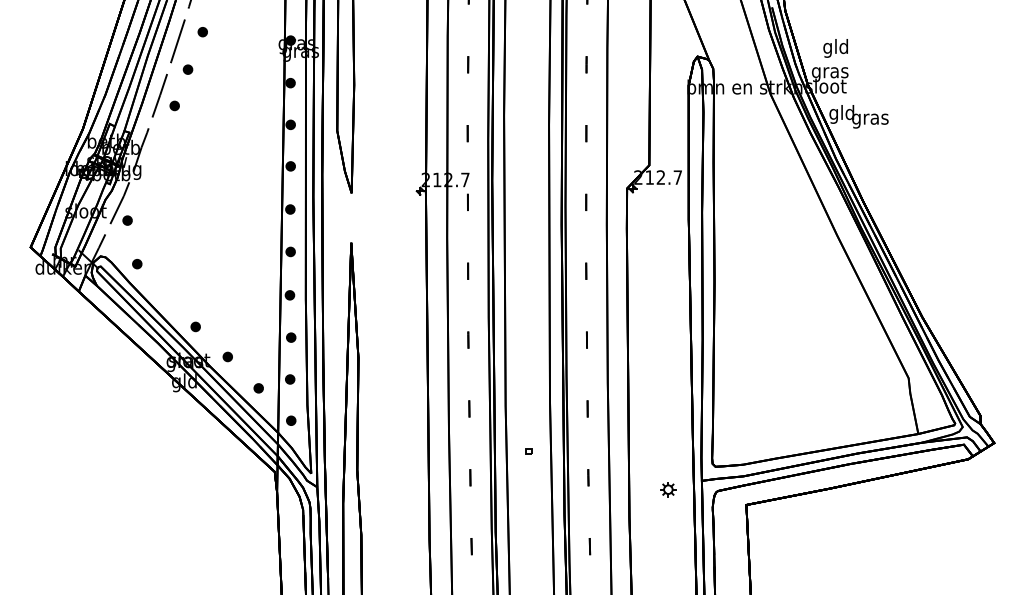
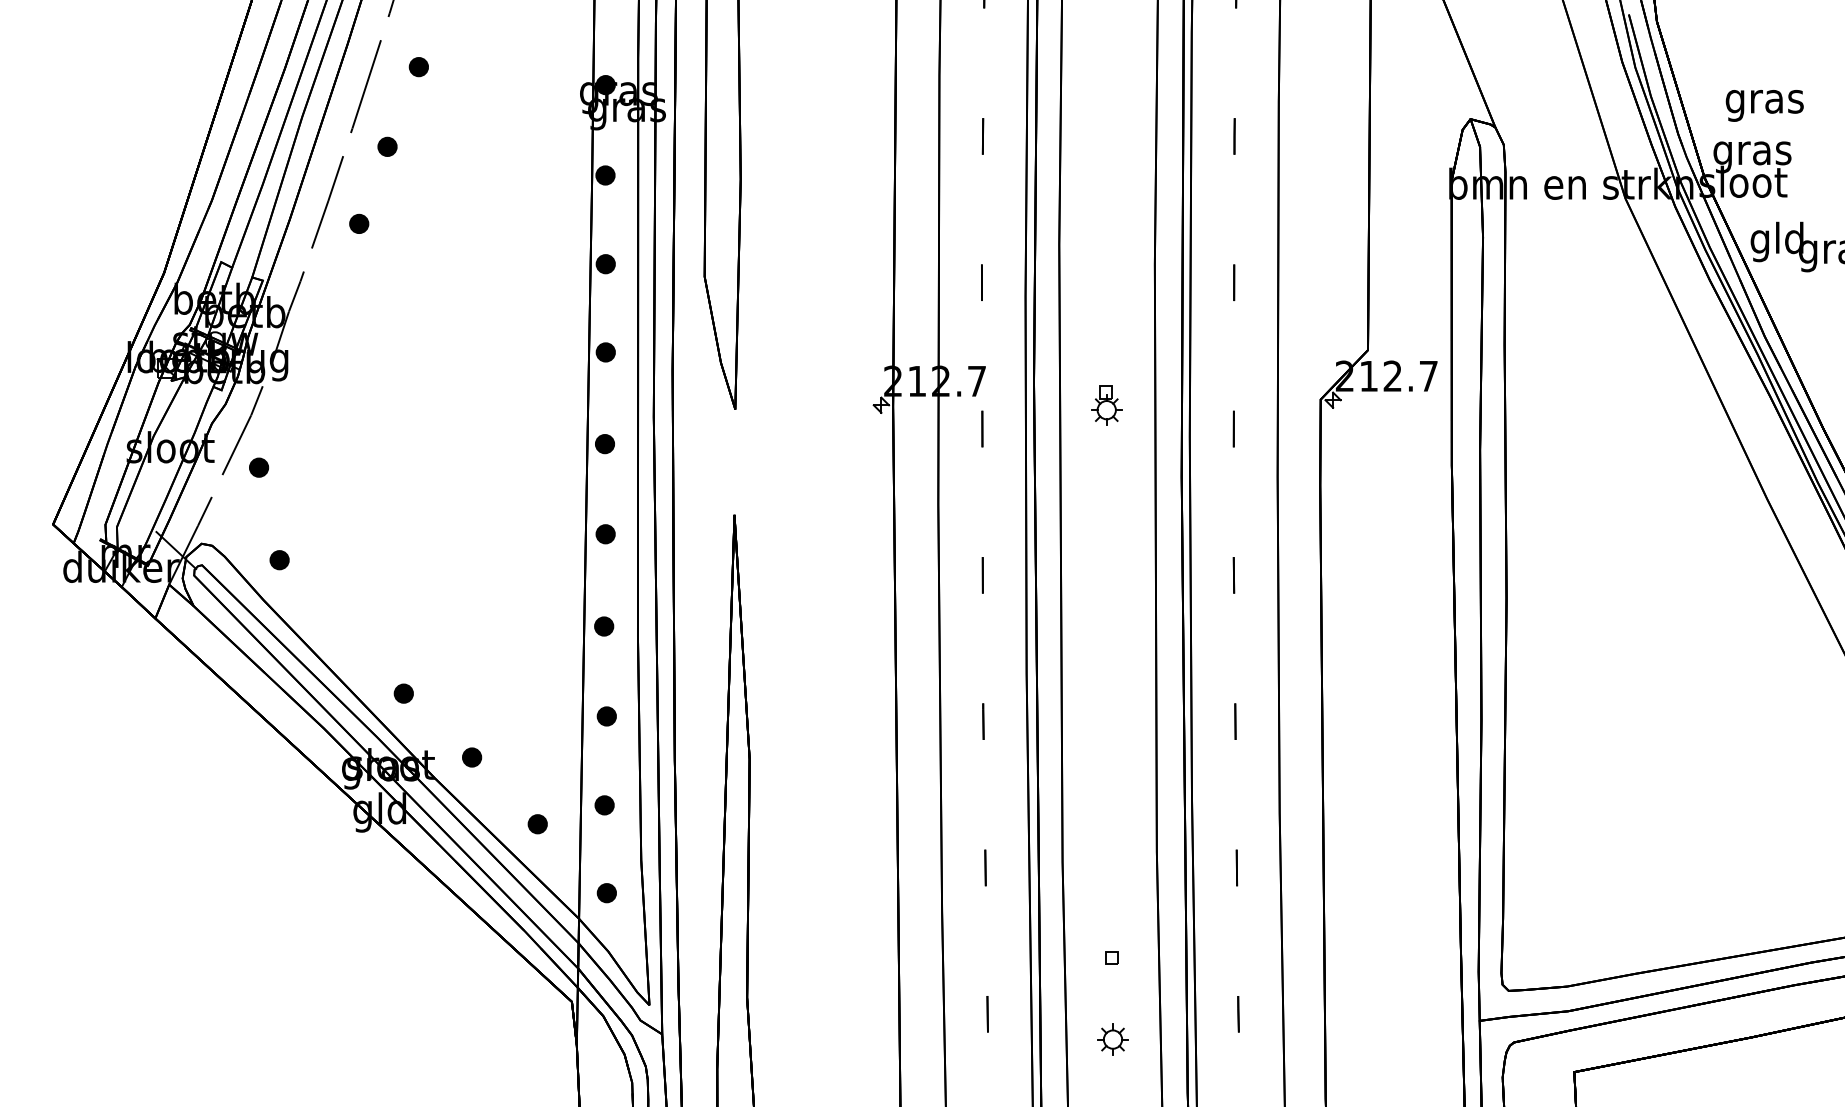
text: (835, 48) -> (1763, 101), gld -> gras
part: (526, 191) -> (1106, 405), added
part: (668, 489) -> (1113, 1039), moved

